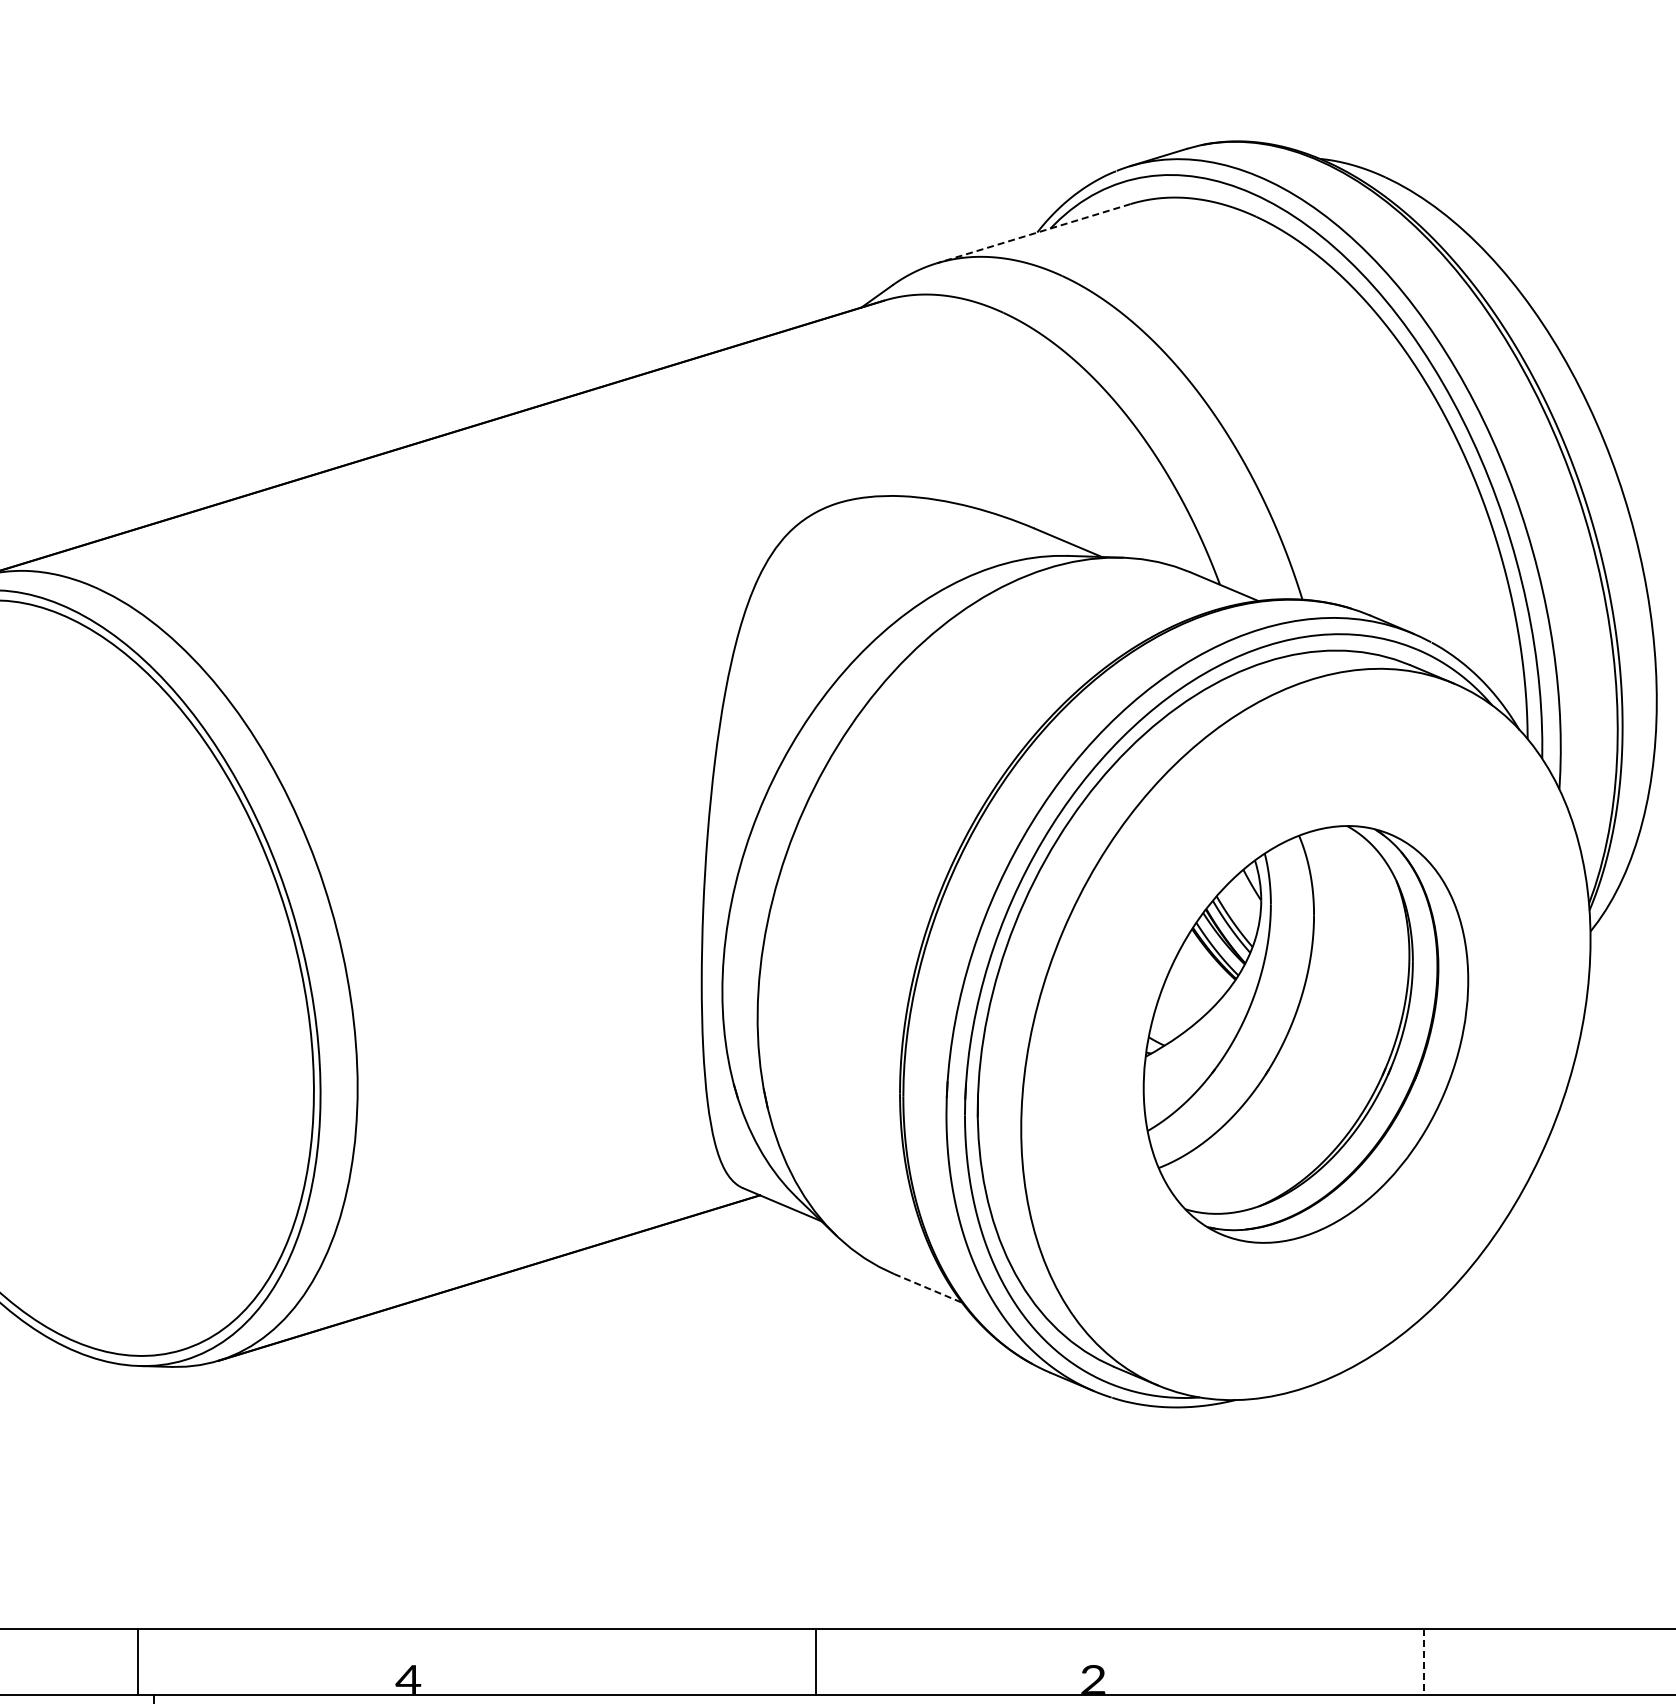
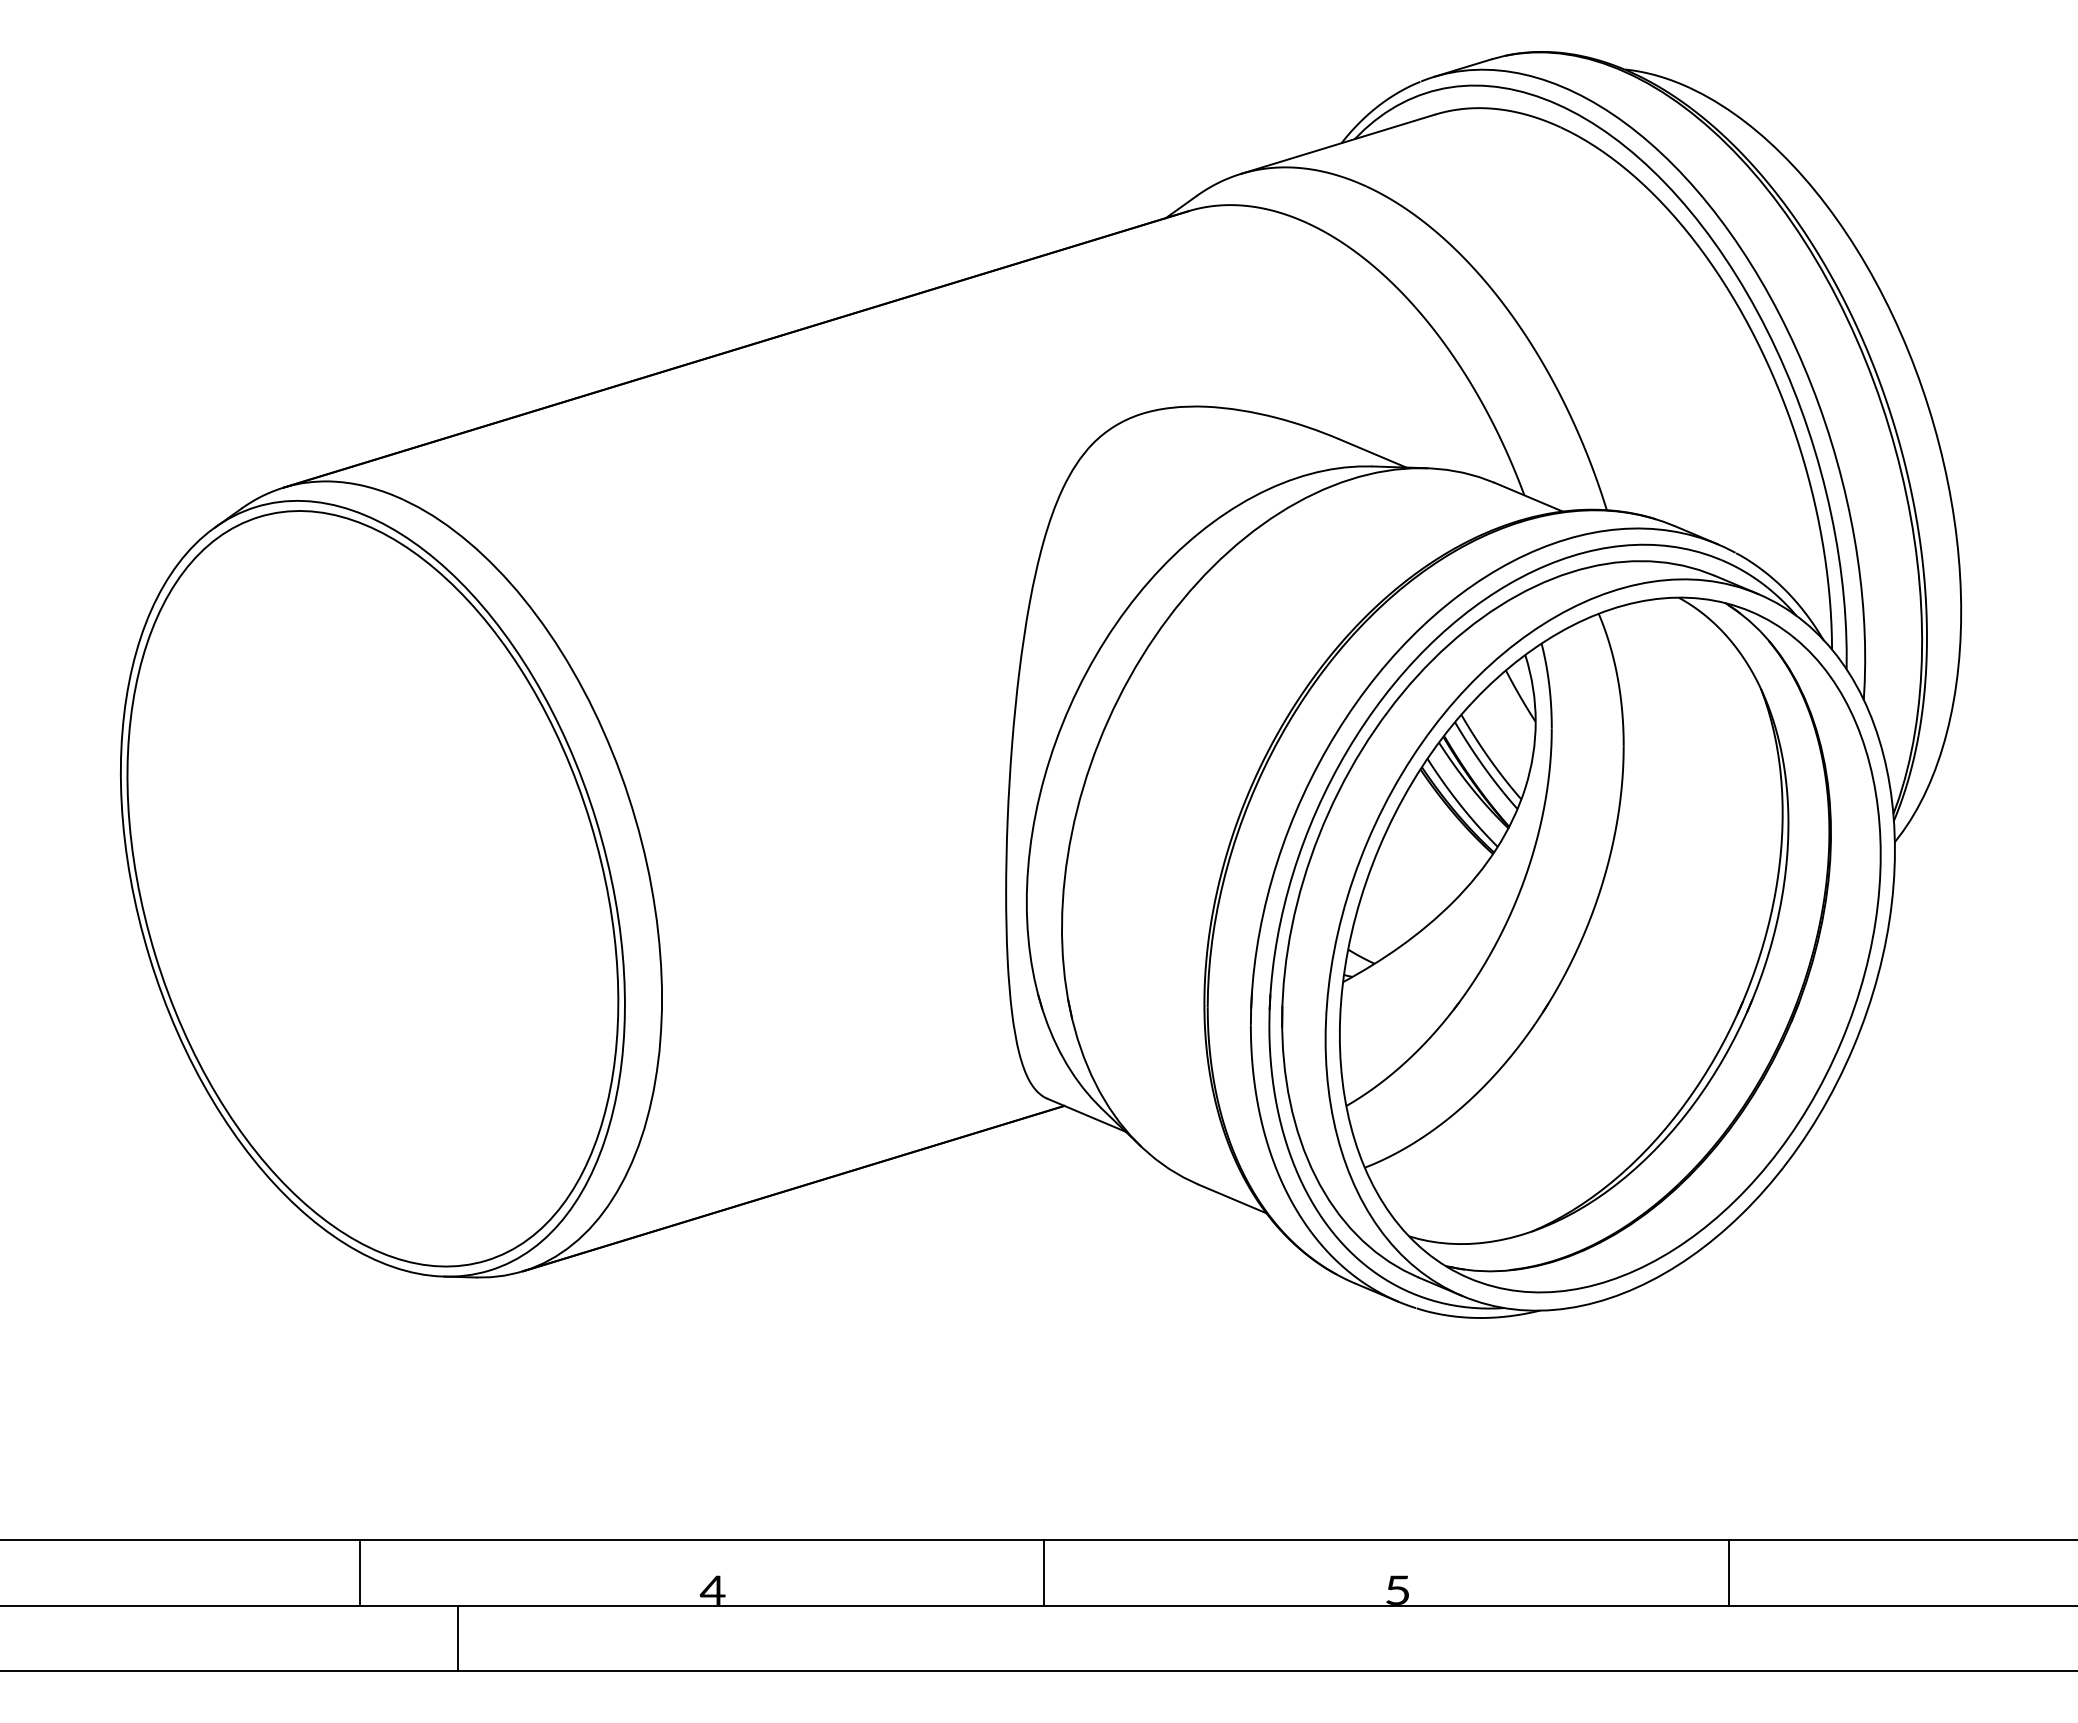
line: (1033, 233) -> (1337, 144), dashed -> solid
part: (1306, 1033) -> (1610, 944), size x1.67
line: (929, 1288) -> (1233, 1199), dashed -> solid
line: (138, 1661) -> (360, 1572), moved
line: (816, 1661) -> (1044, 1572), moved
line: (1424, 1661) -> (1728, 1572), dashed -> solid
text: (1093, 1678) -> (1397, 1589), 2 -> 5

